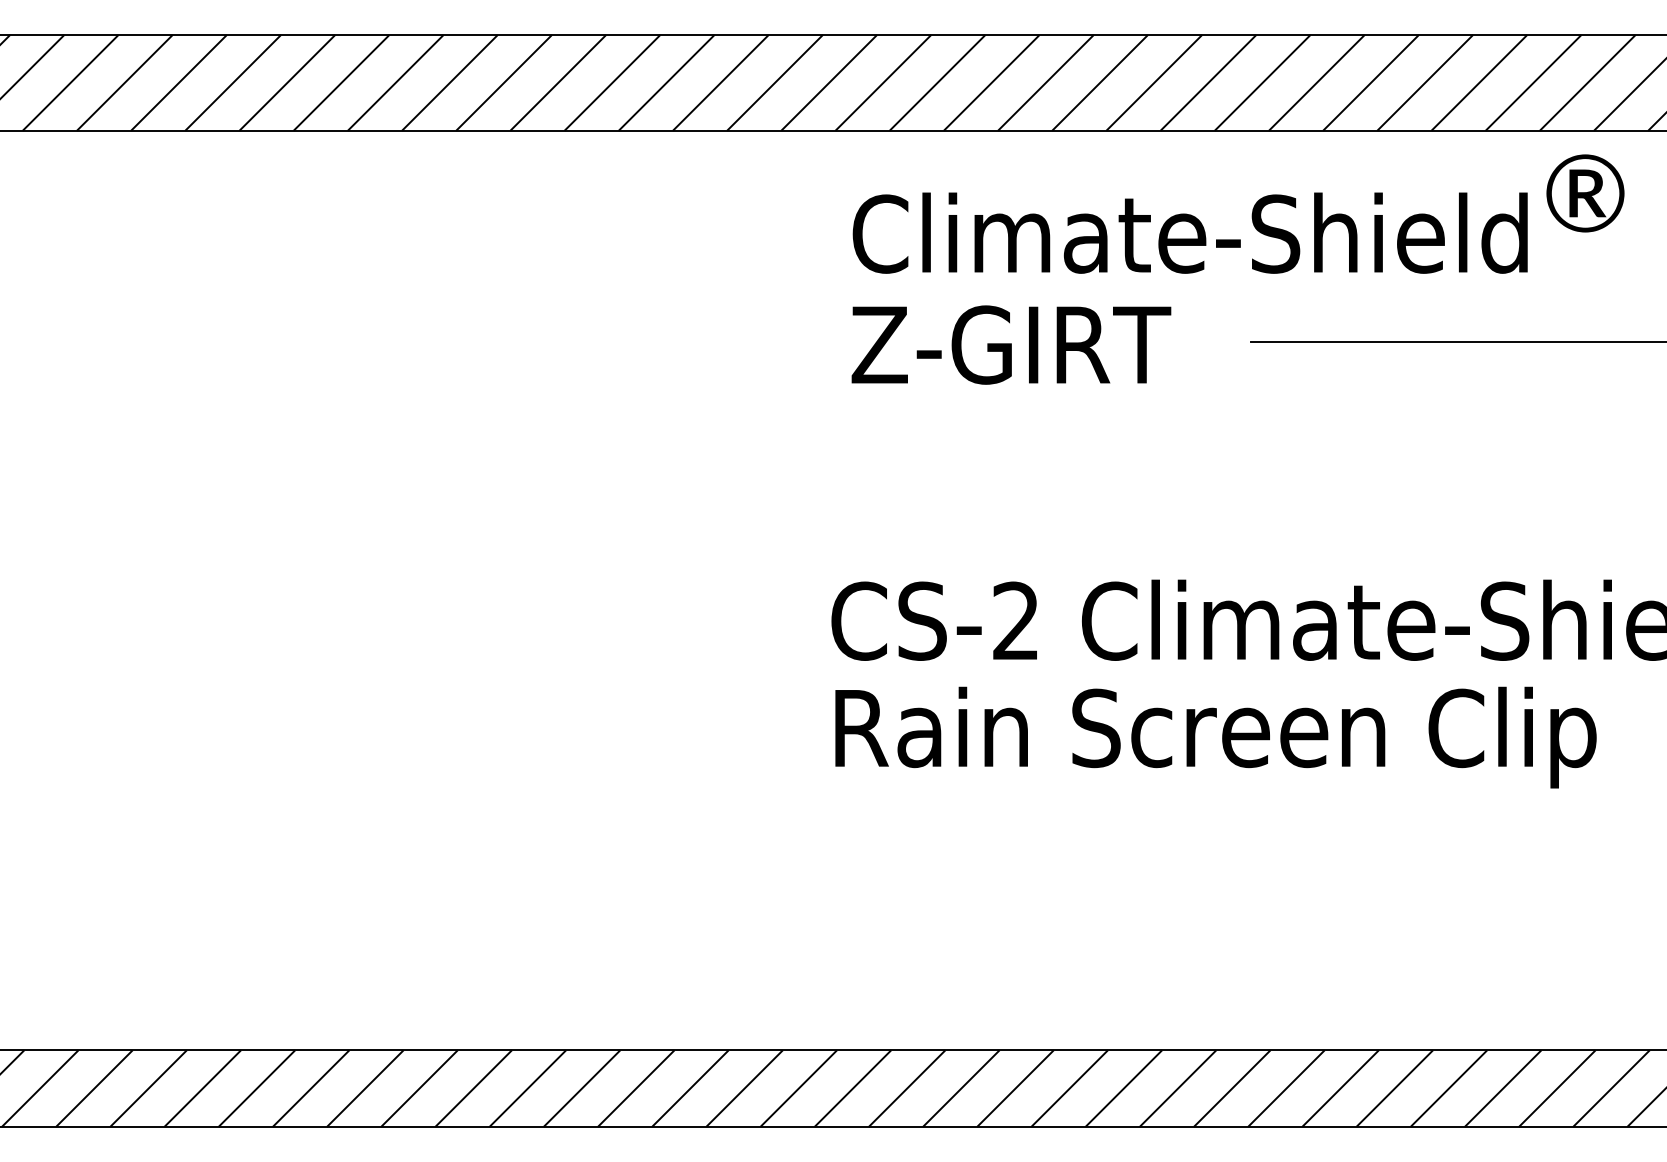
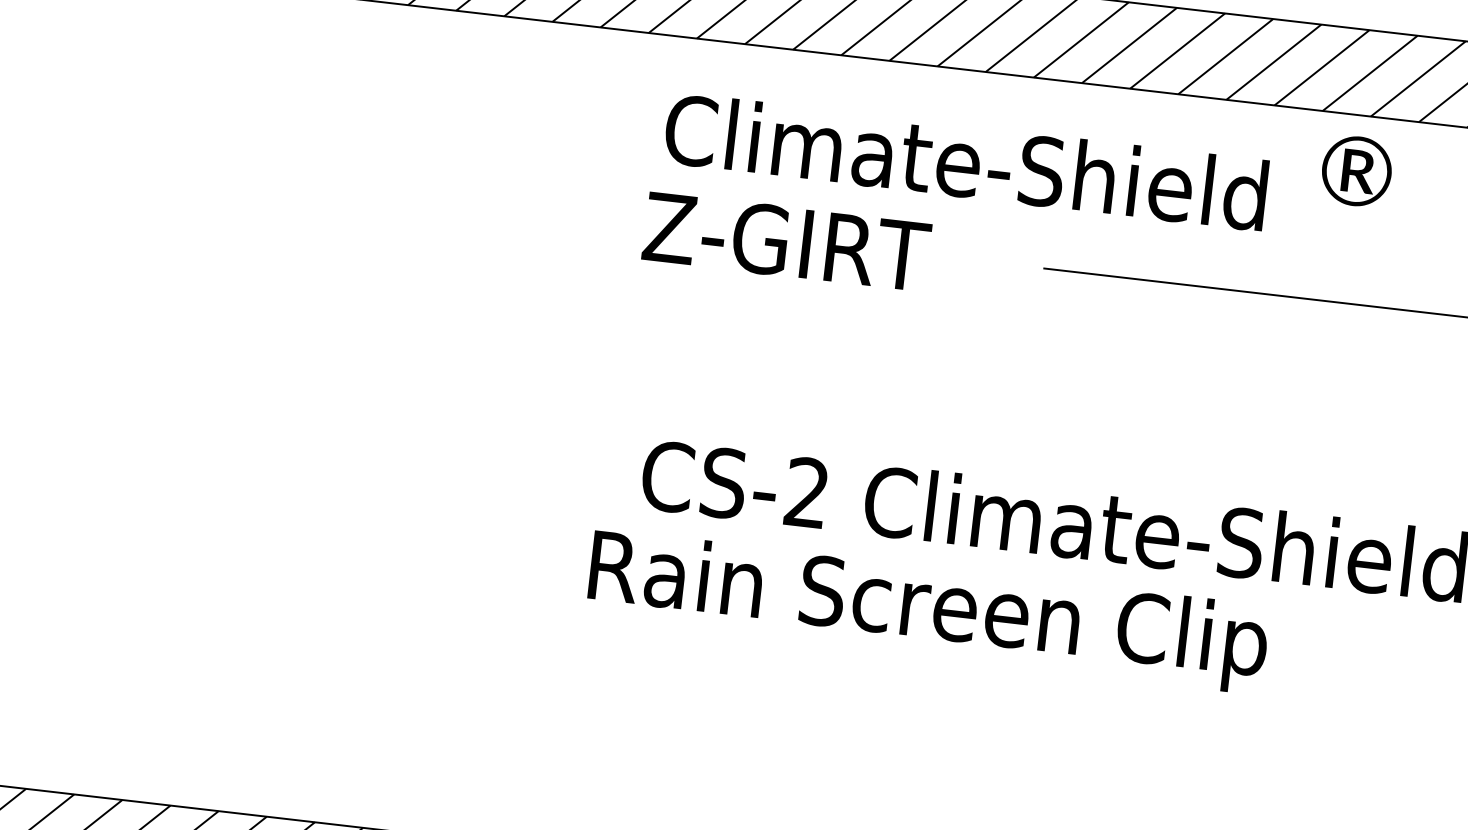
text: (1189, 232) -> (965, 161), moved
text: (1011, 344) -> (786, 241), moved
text: (1215, 737) -> (927, 611), moved

